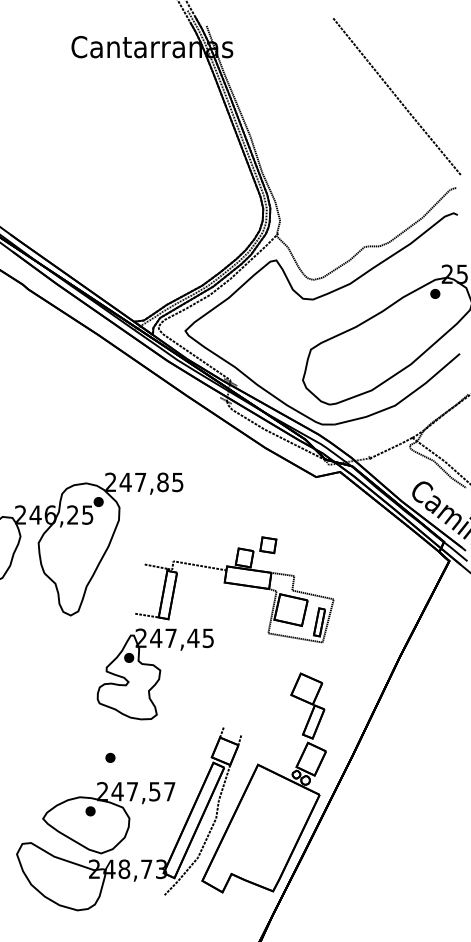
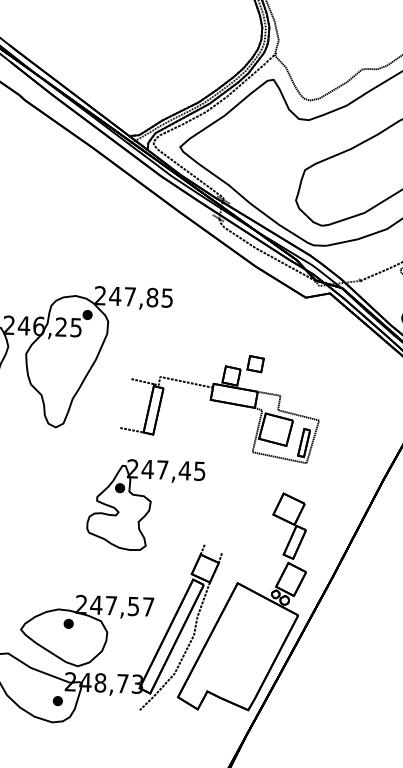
part: (154, 674) -> (144, 505), moved
part: (110, 757) -> (57, 700), moved

